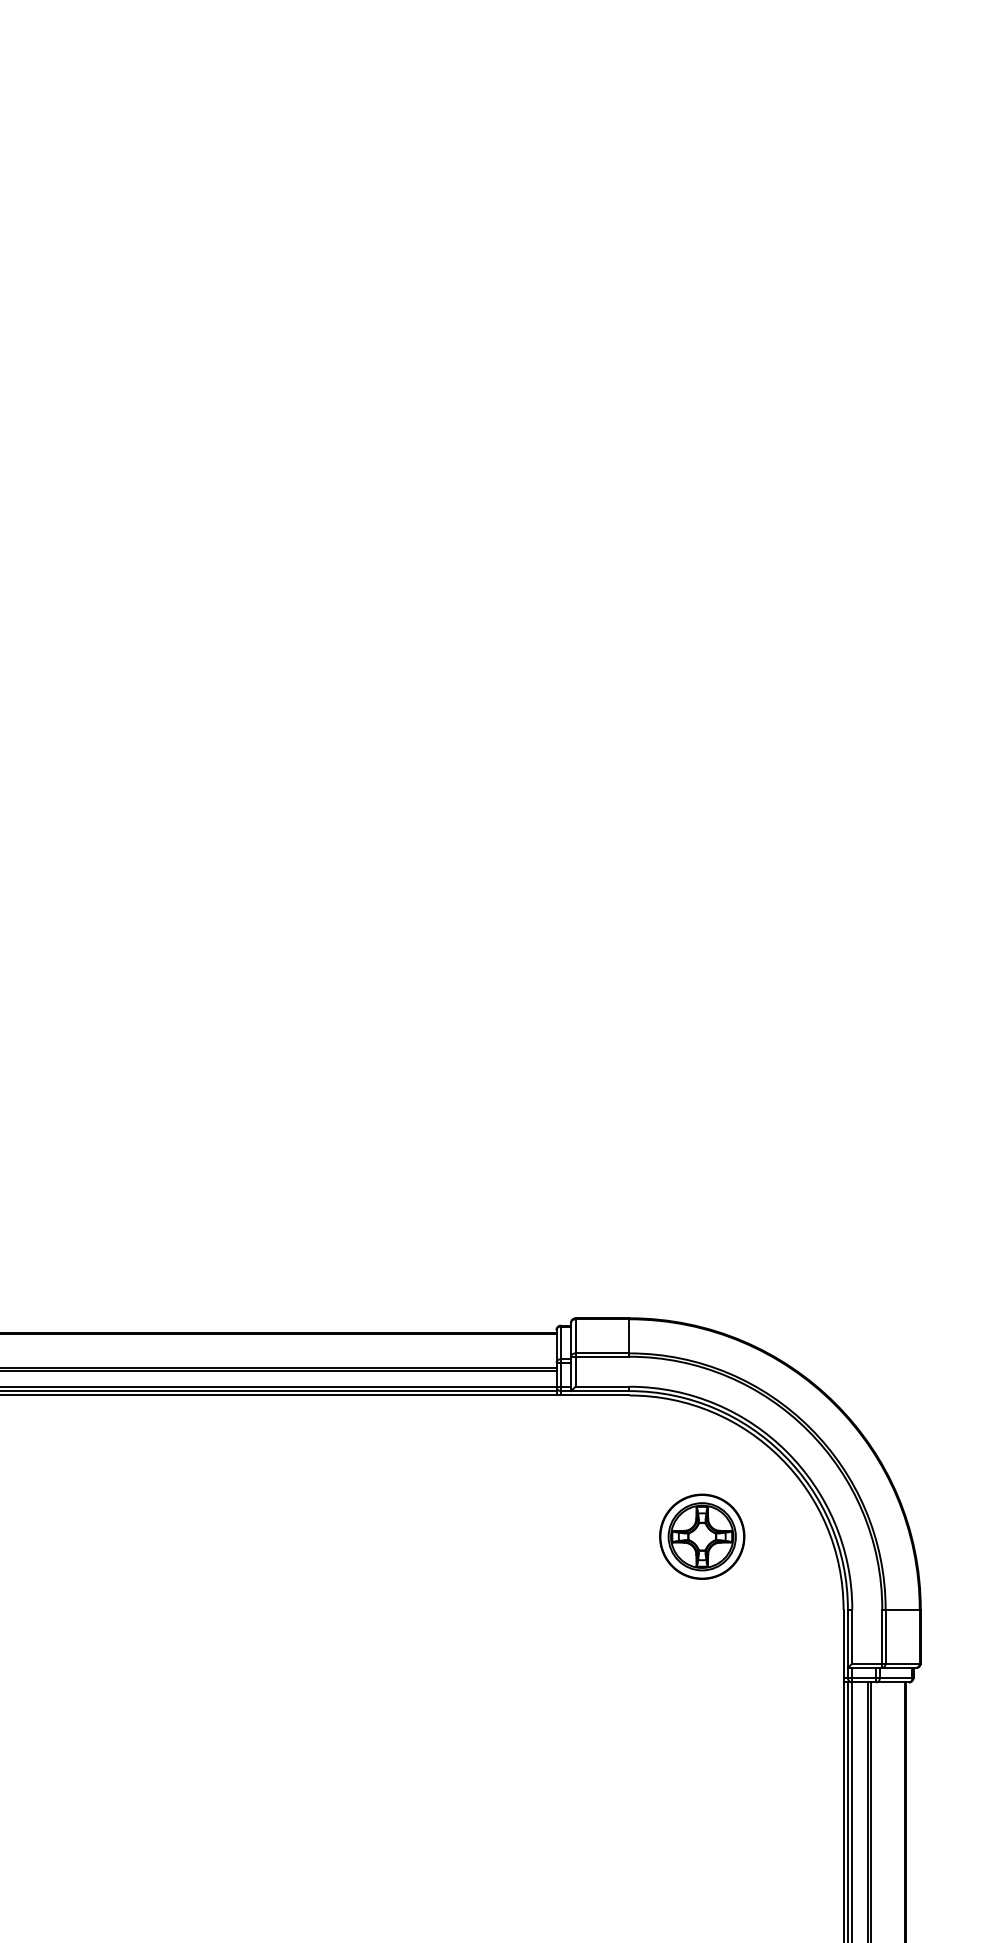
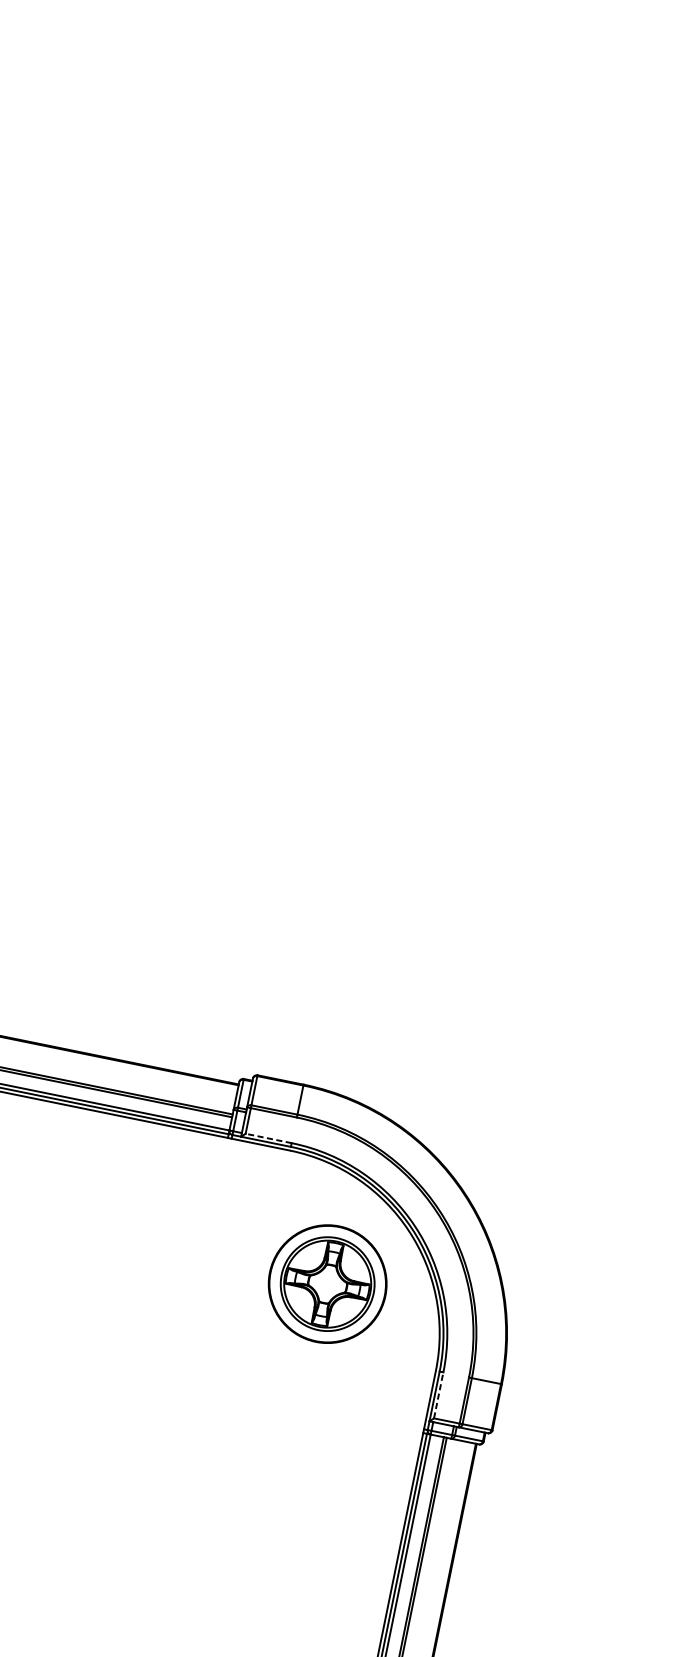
line: (602, 1386) -> (268, 1138), solid -> dashed
part: (702, 1536) -> (328, 1283), size x1.6
line: (852, 1636) -> (438, 1395), solid -> dashed

